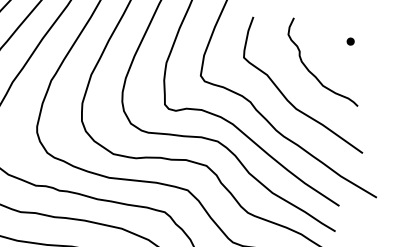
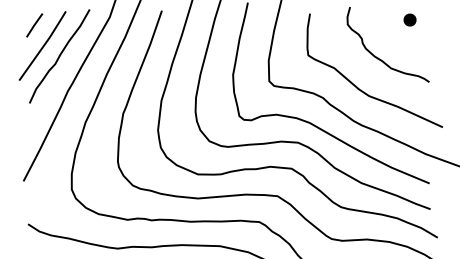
part: (351, 41) -> (410, 19), size x1.6

